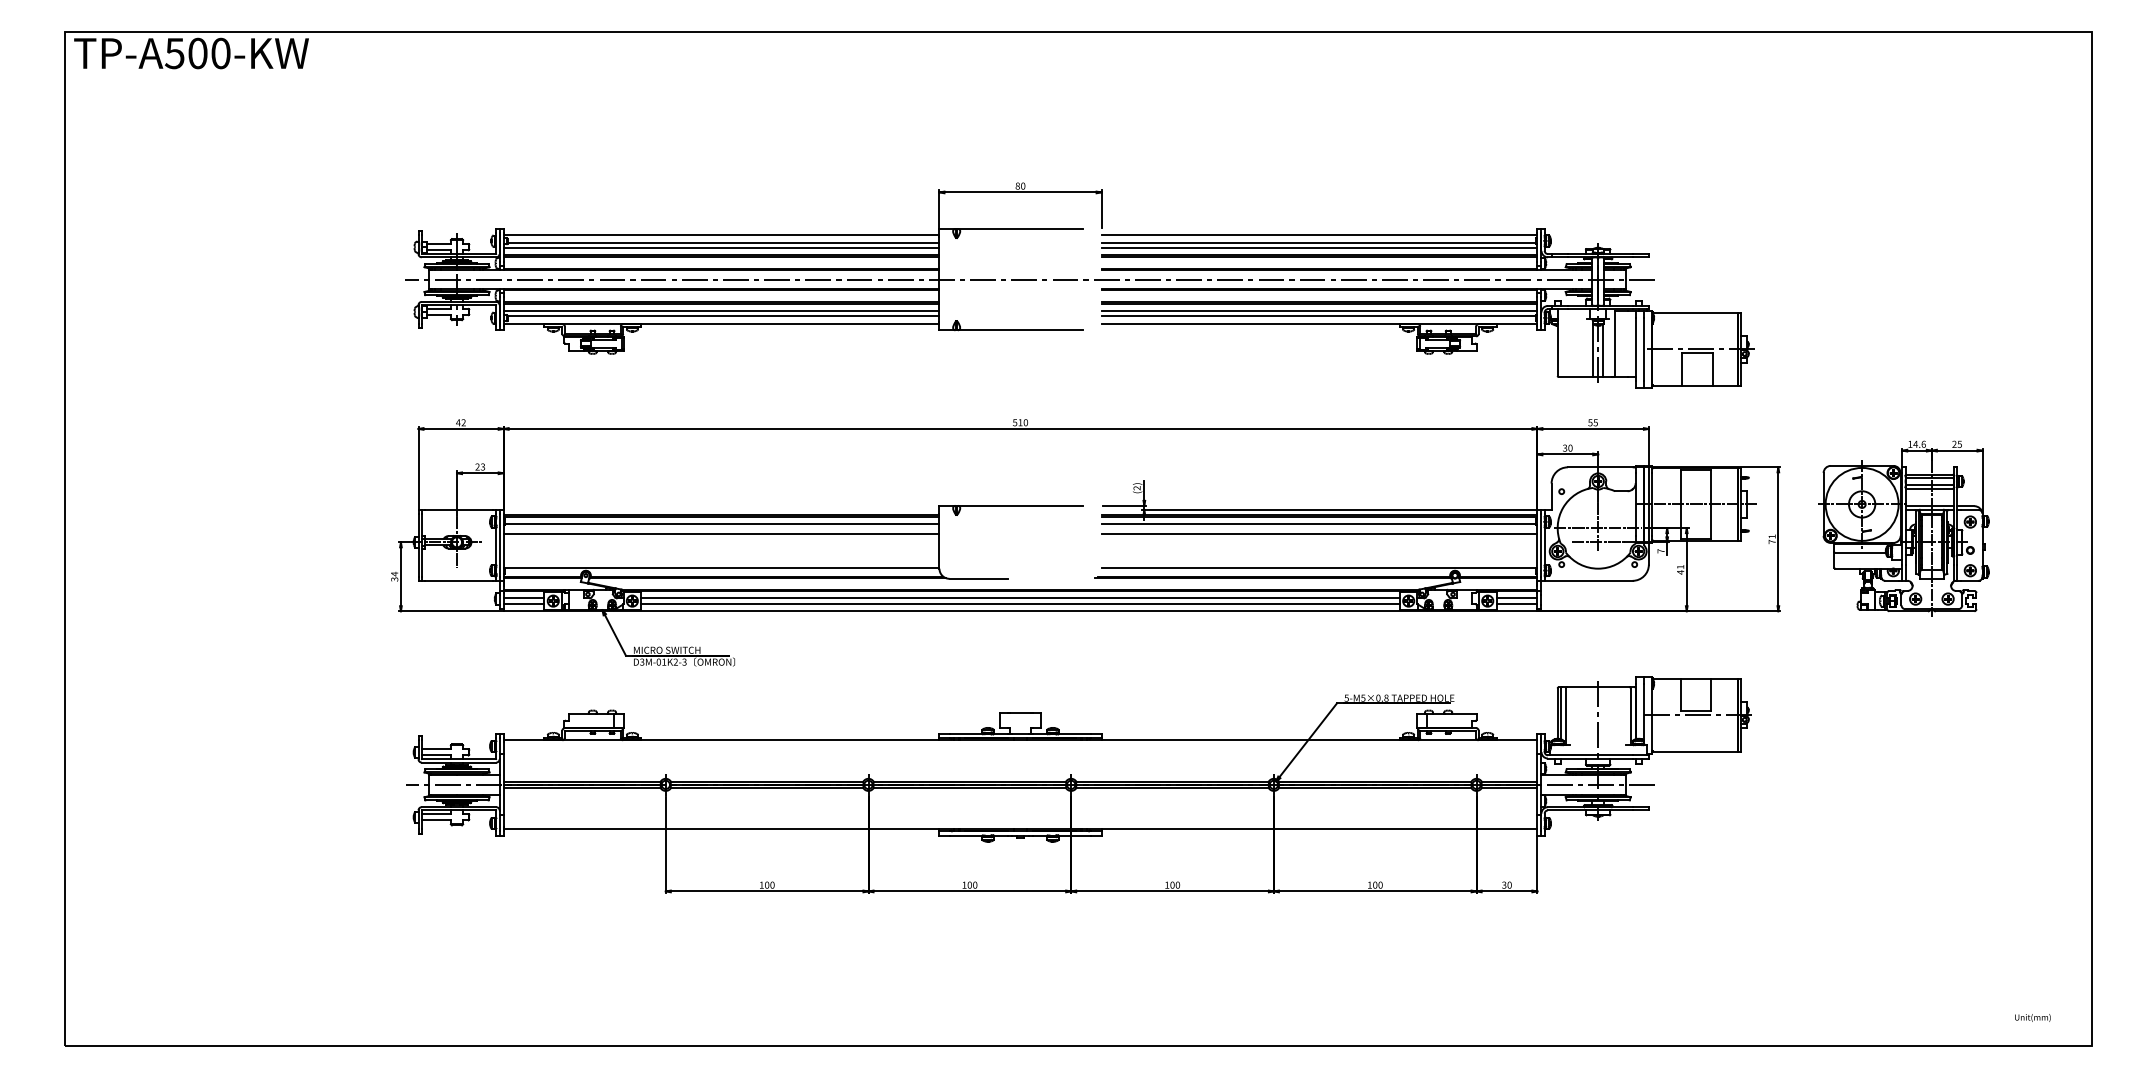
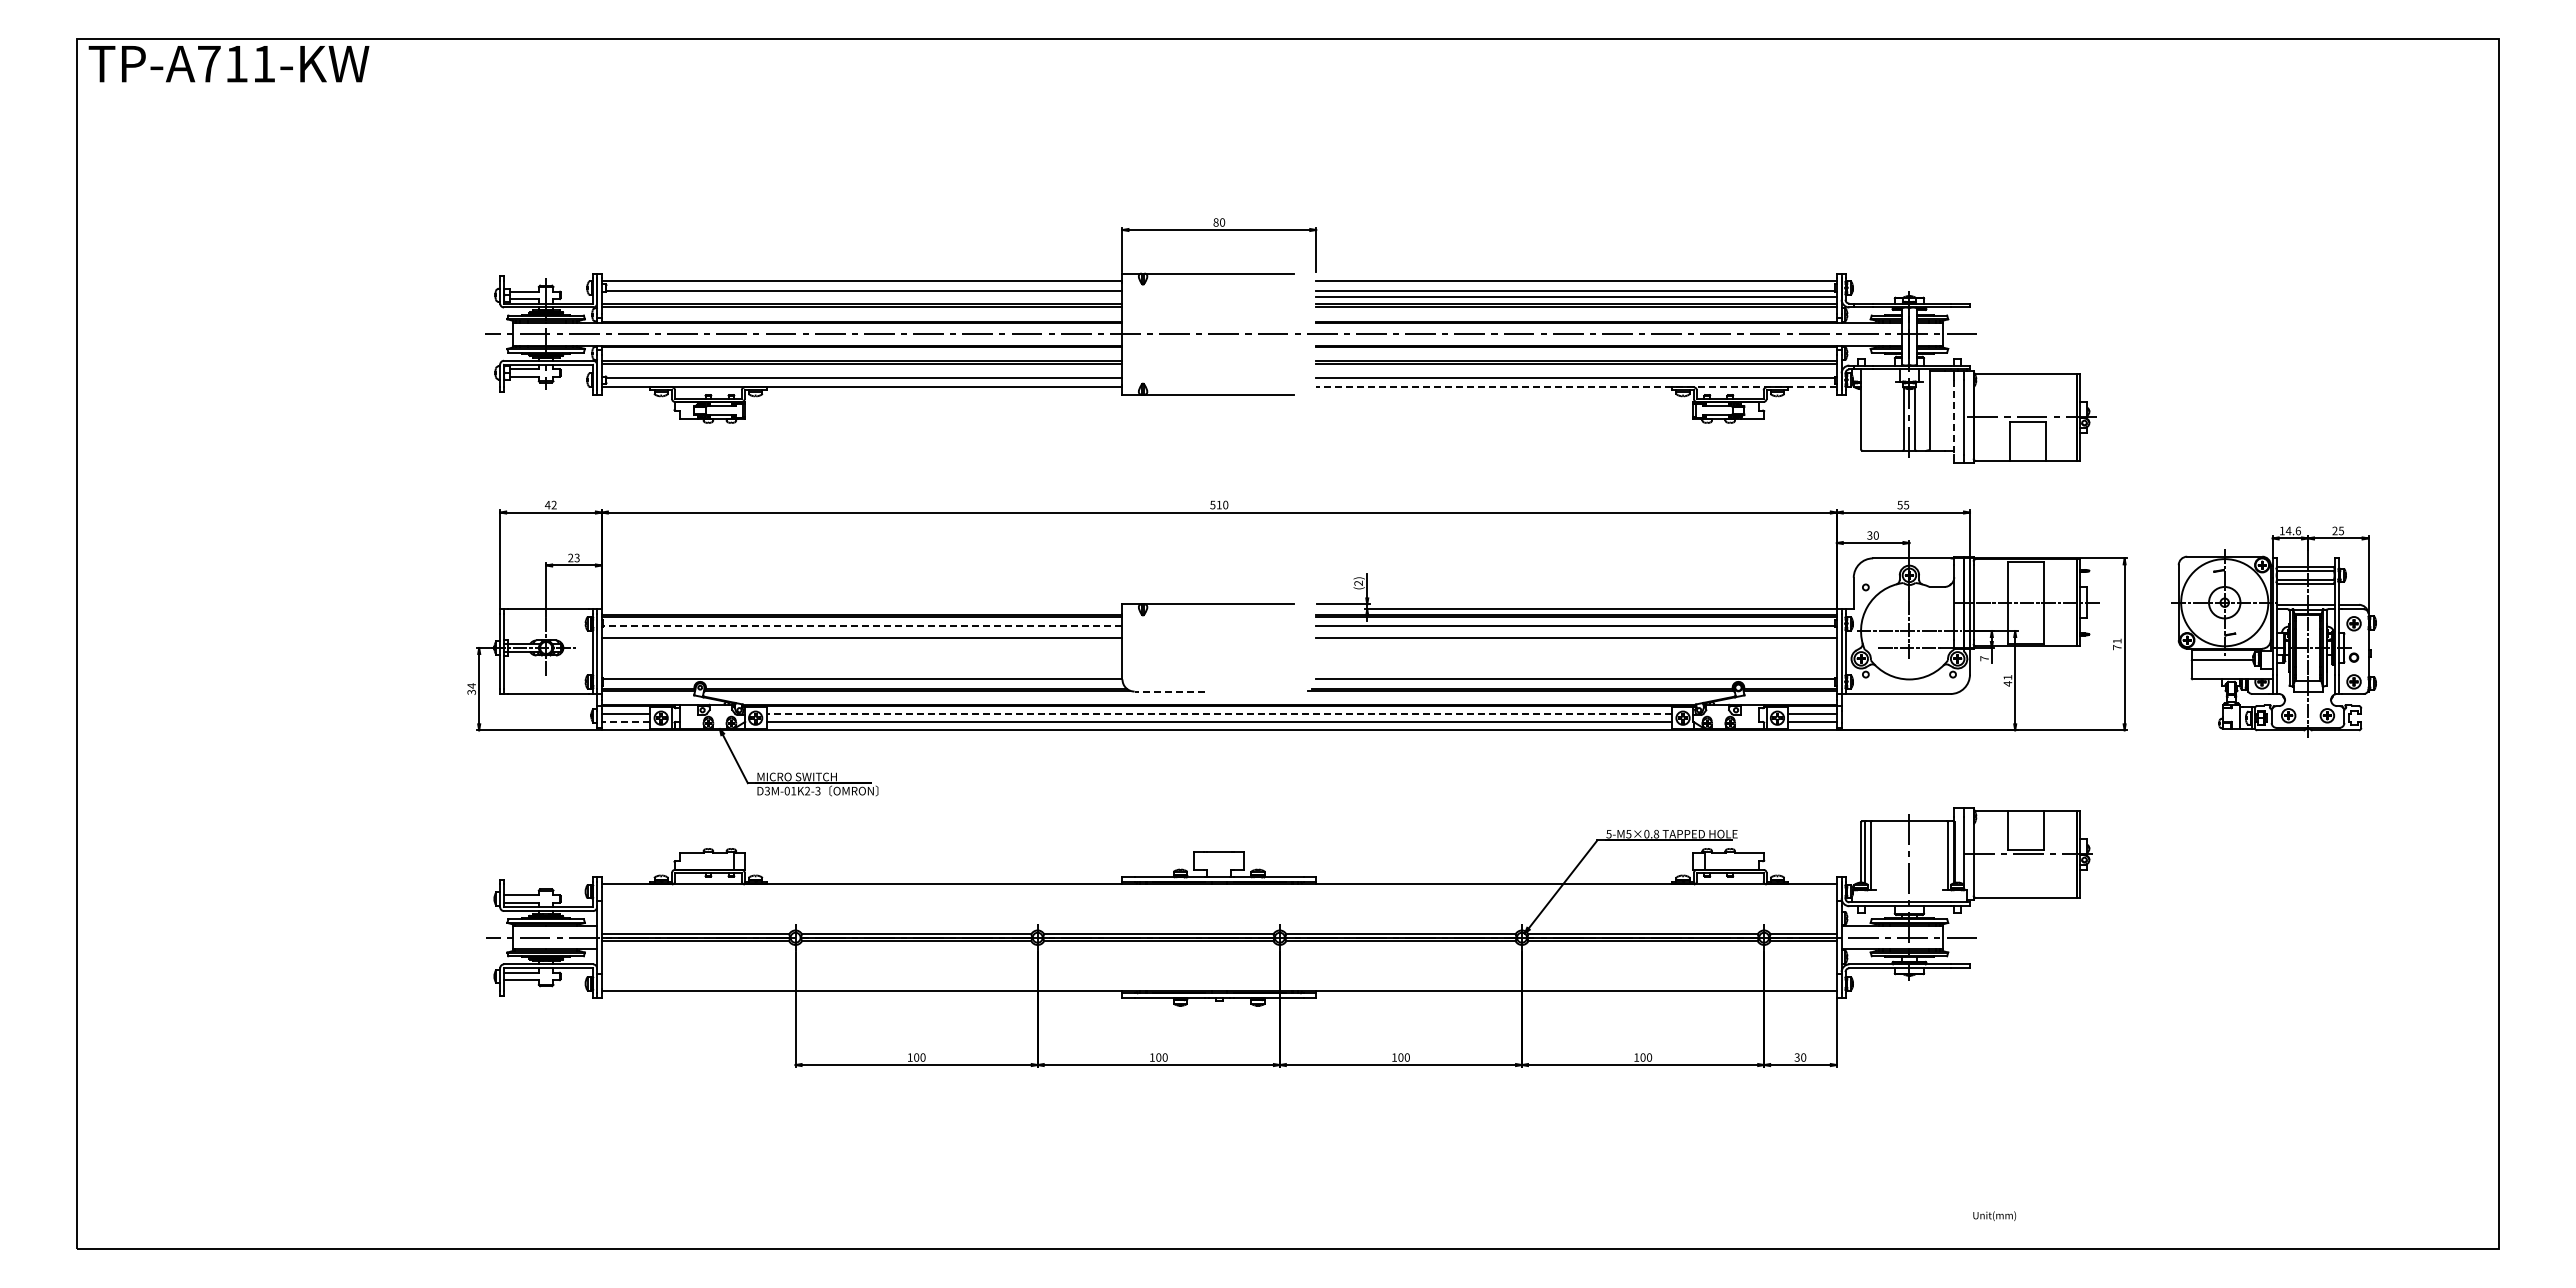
text: (197, 53) -> (236, 63), TP-A500-KW -> TP-A711-KW
line: (720, 248) -> (861, 296), removed
line: (720, 310) -> (861, 371), removed
line: (1319, 310) -> (1576, 371), removed
line: (1319, 324) -> (1576, 387), solid -> dashed
line: (1635, 349) -> (1954, 417), solid -> dashed
line: (721, 523) -> (862, 625), solid -> dashed
line: (978, 578) -> (1169, 691), solid -> dashed
line: (1020, 598) -> (1219, 714), solid -> dashed
line: (523, 604) -> (625, 722), solid -> dashed
text: (2032, 1017) -> (1994, 1215), moved

